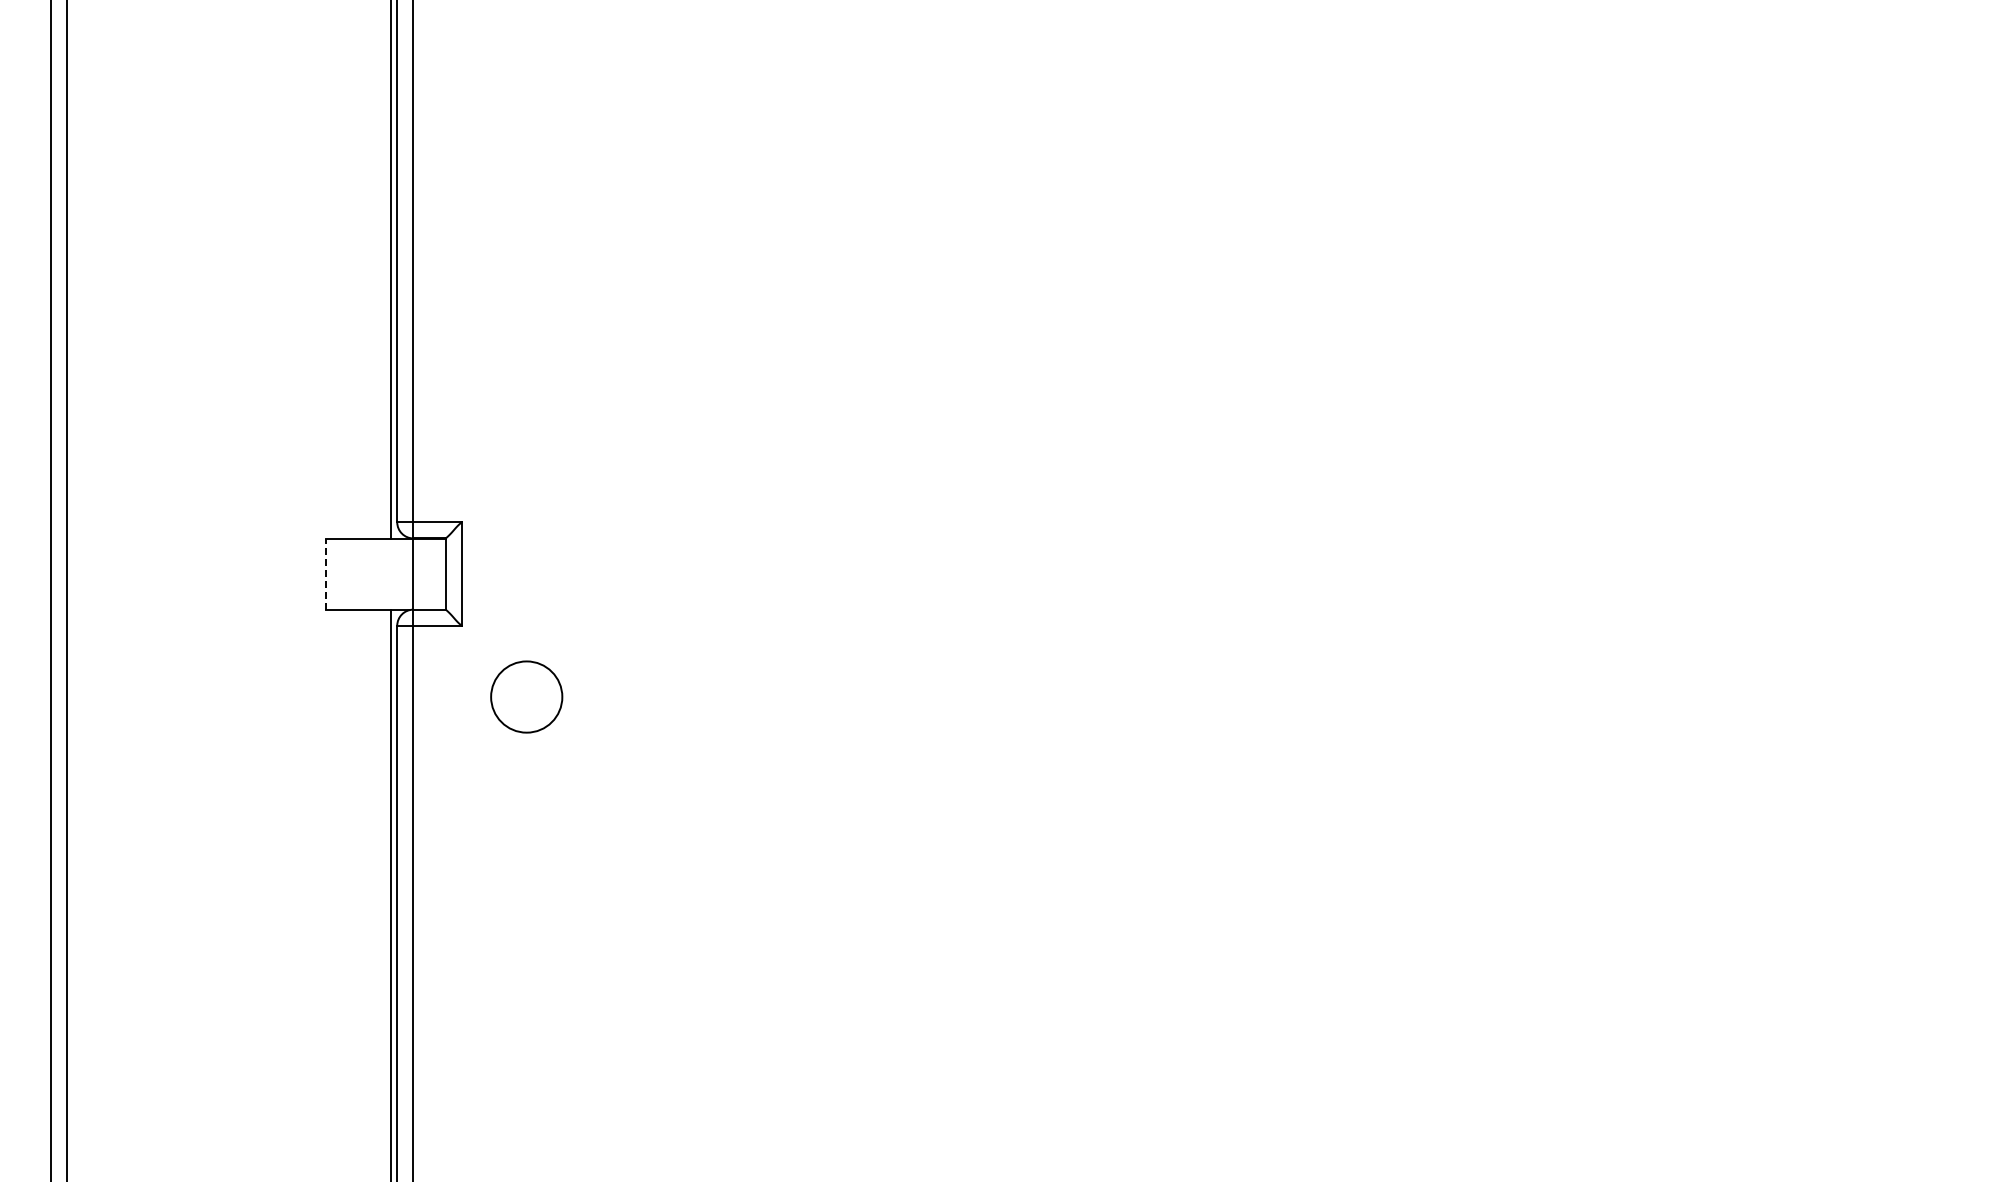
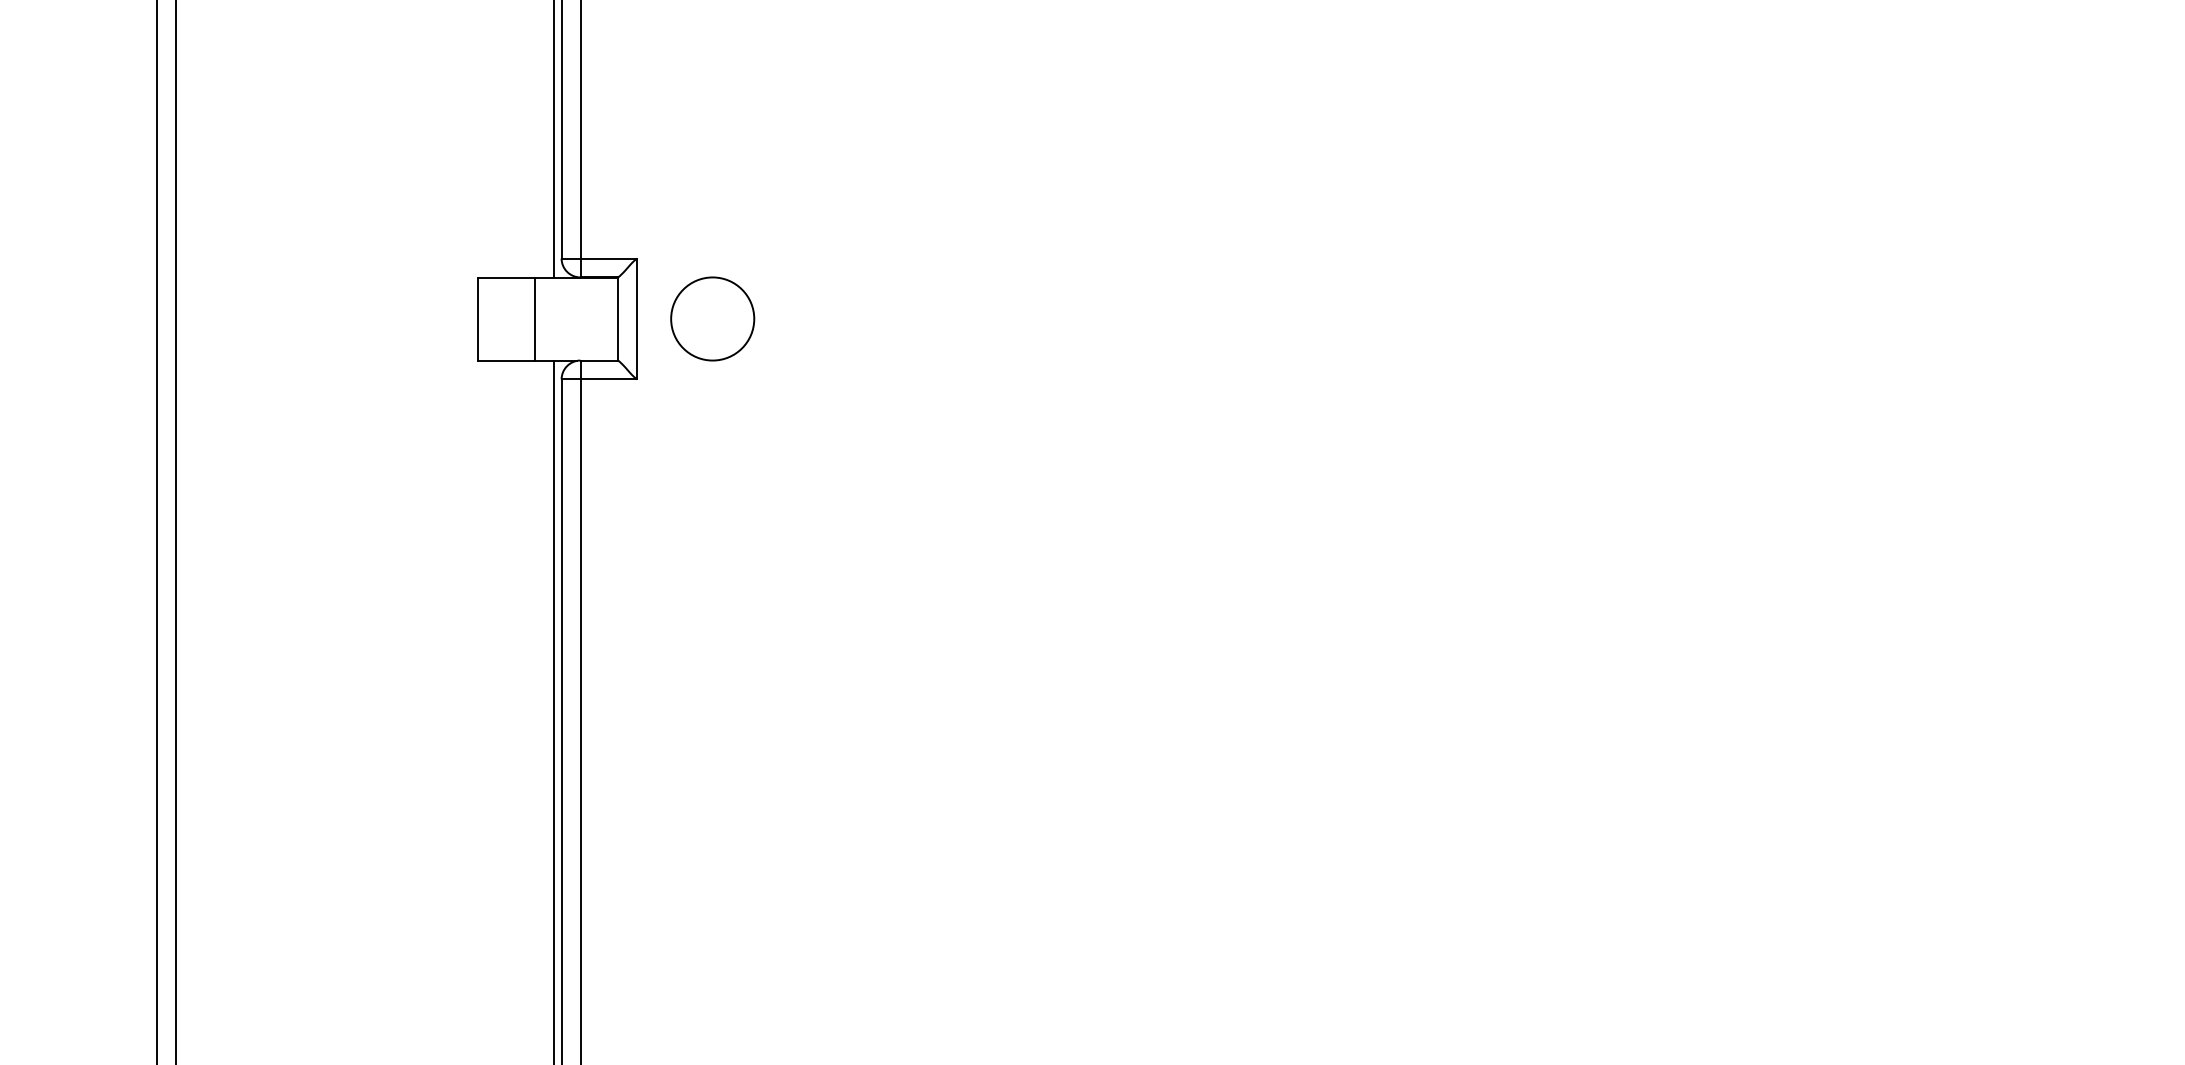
line: (325, 574) -> (477, 319), dashed -> solid
line: (413, 574) -> (535, 319), moved
circle: (526, 696) -> (712, 318), moved

